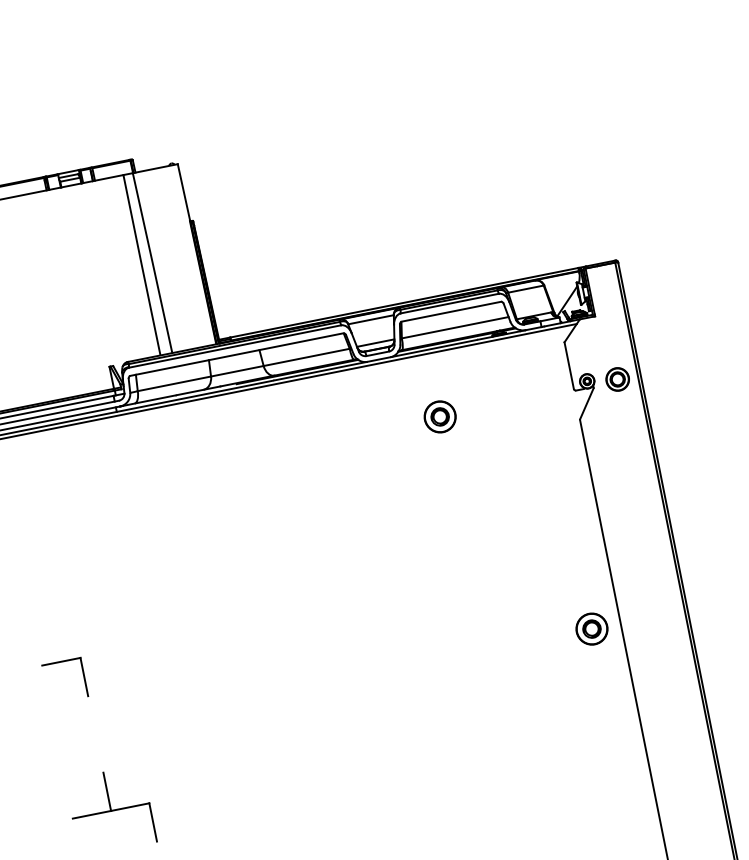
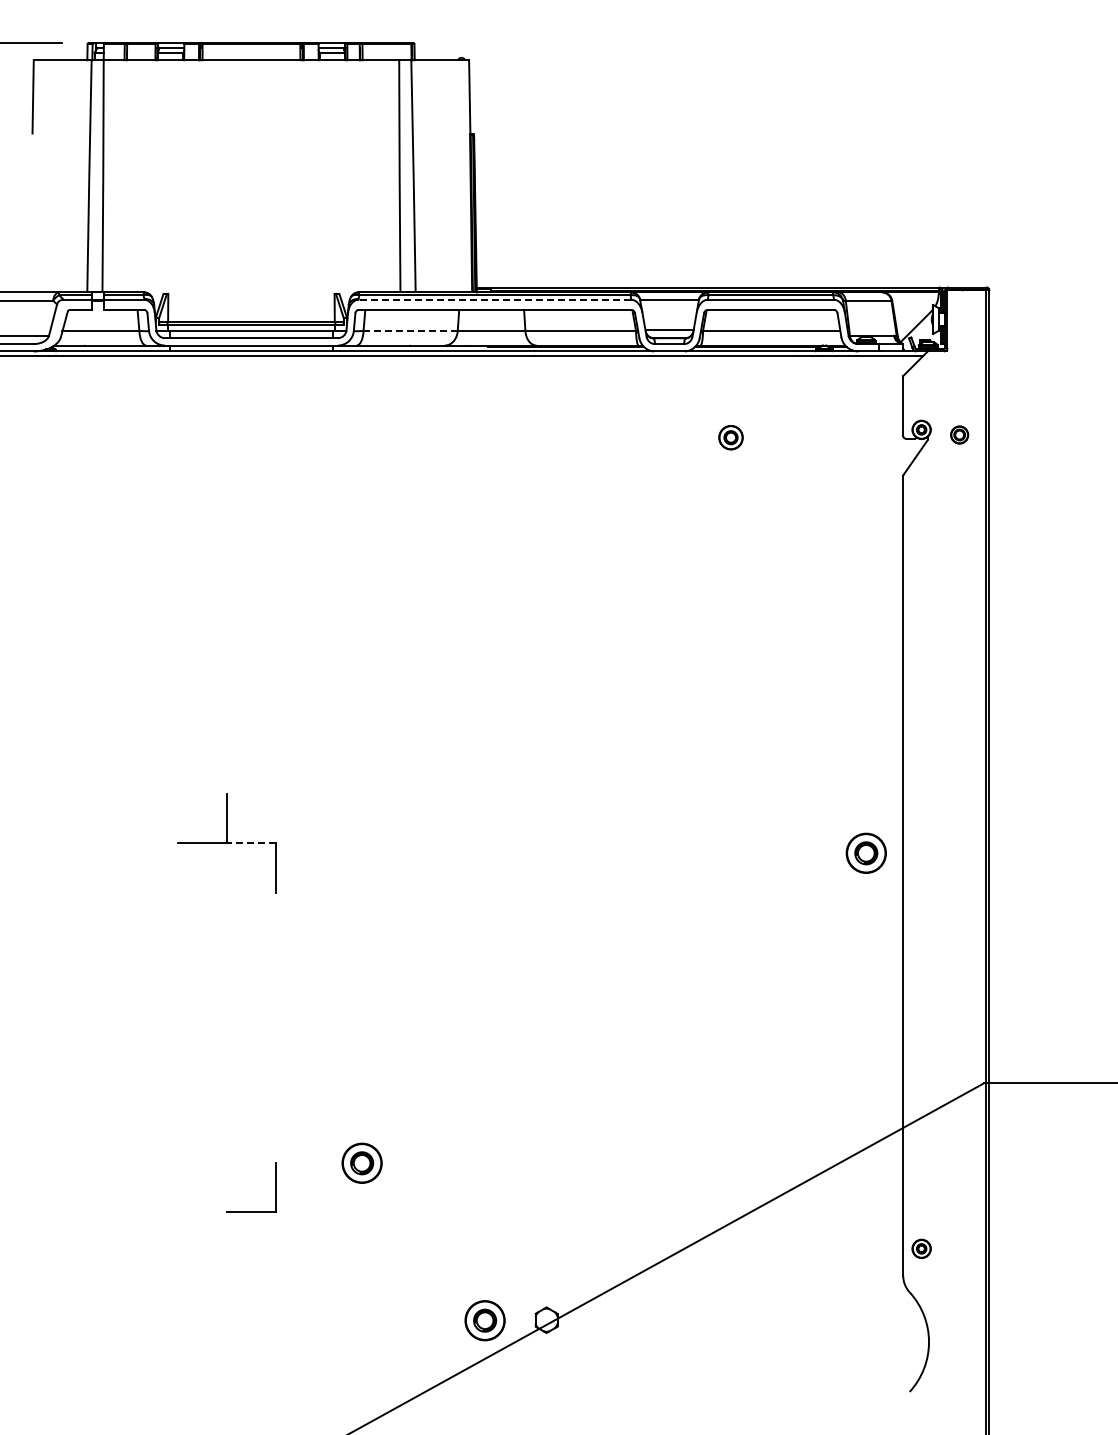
line: (234, 346) -> (494, 299), solid -> dashed
part: (617, 379) -> (959, 434), size x0.6
line: (174, 383) -> (410, 330), solid -> dashed
part: (439, 417) -> (730, 437), size x0.6
part: (591, 628) -> (865, 852), moved
part: (61, 662) -> (202, 647), removed
line: (130, 807) -> (251, 843), solid -> dashed

